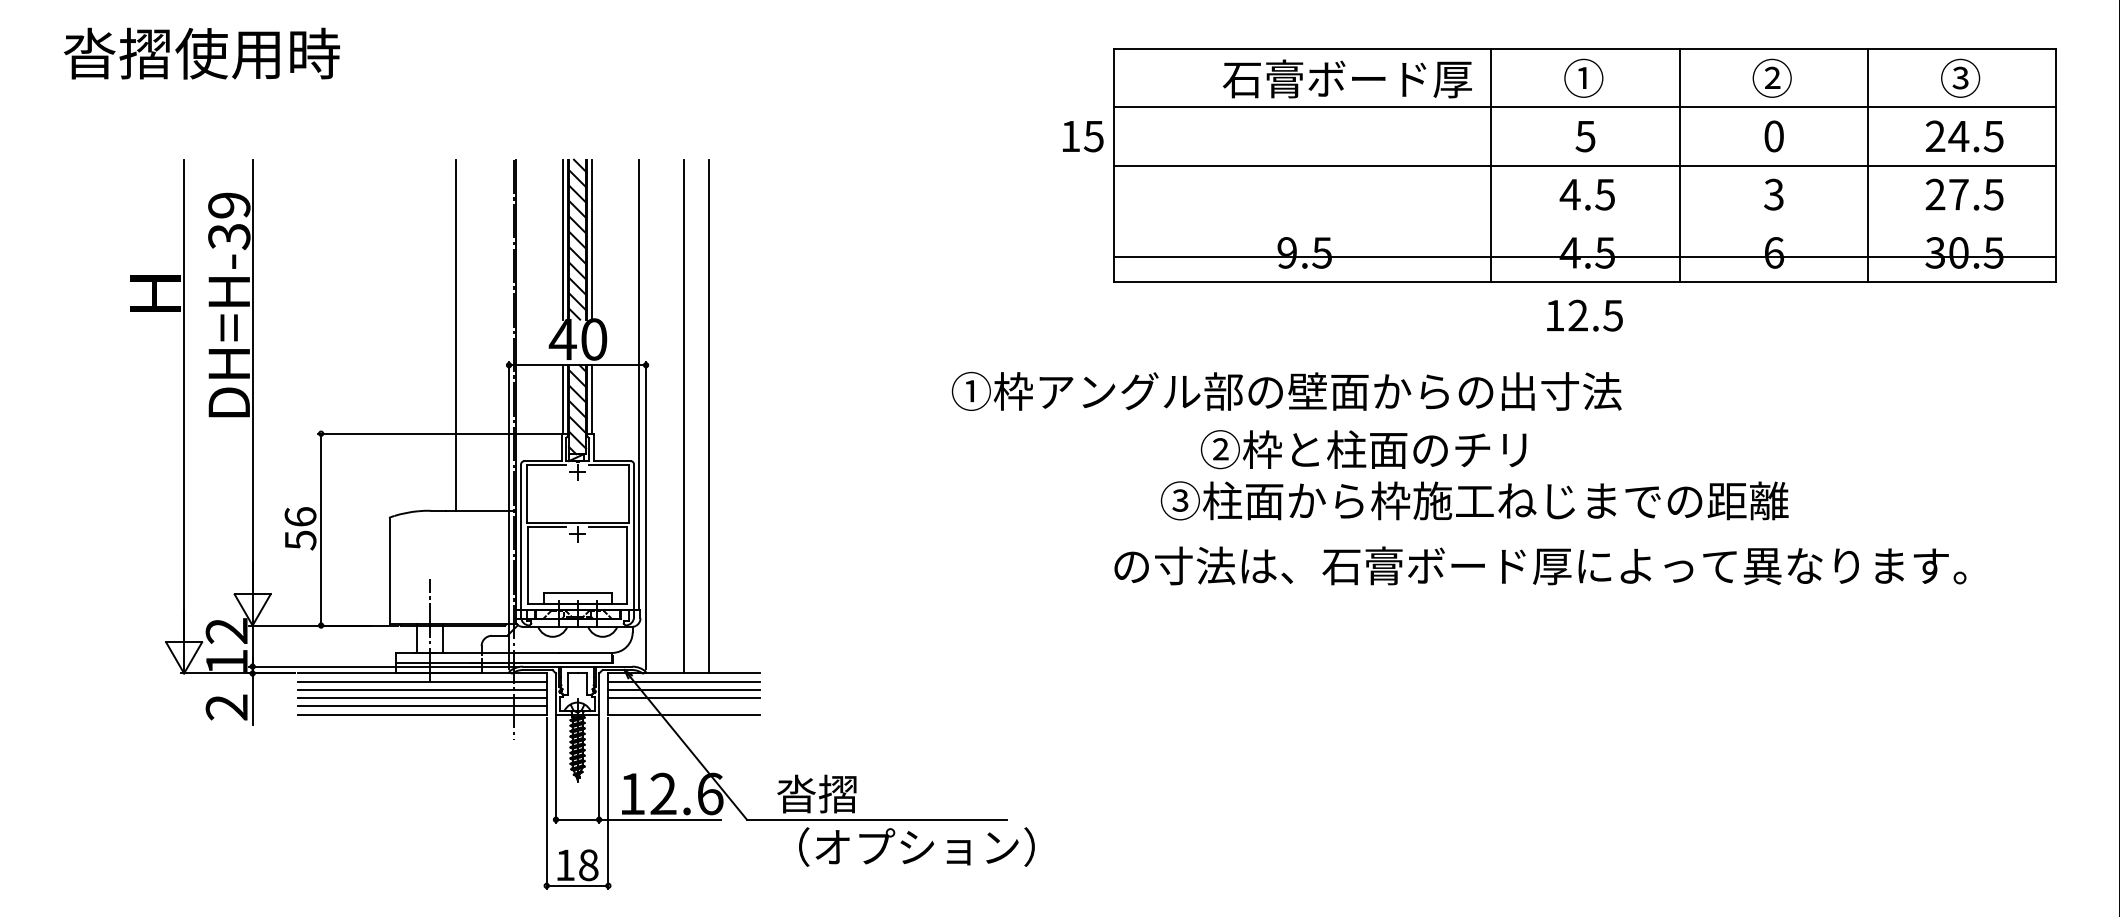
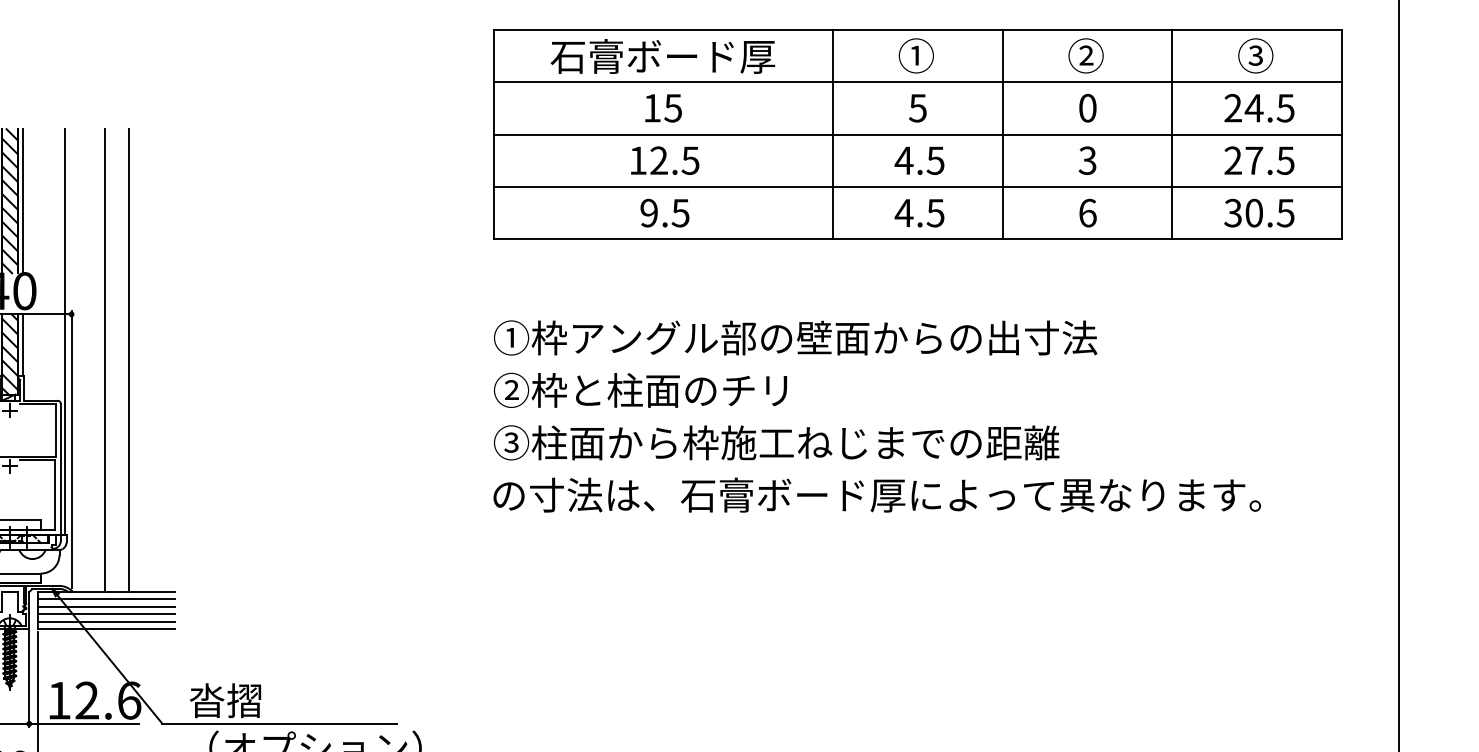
text: (1346, 78) -> (662, 56), moved
text: (1083, 136) -> (663, 108), moved
line: (1585, 256) -> (917, 186), moved
text: (1584, 315) -> (664, 160), moved
text: (1286, 390) -> (795, 337), moved
text: (1363, 449) -> (640, 390), moved
text: (1474, 500) -> (776, 442), moved
line: (684, 706) -> (106, 621), added

